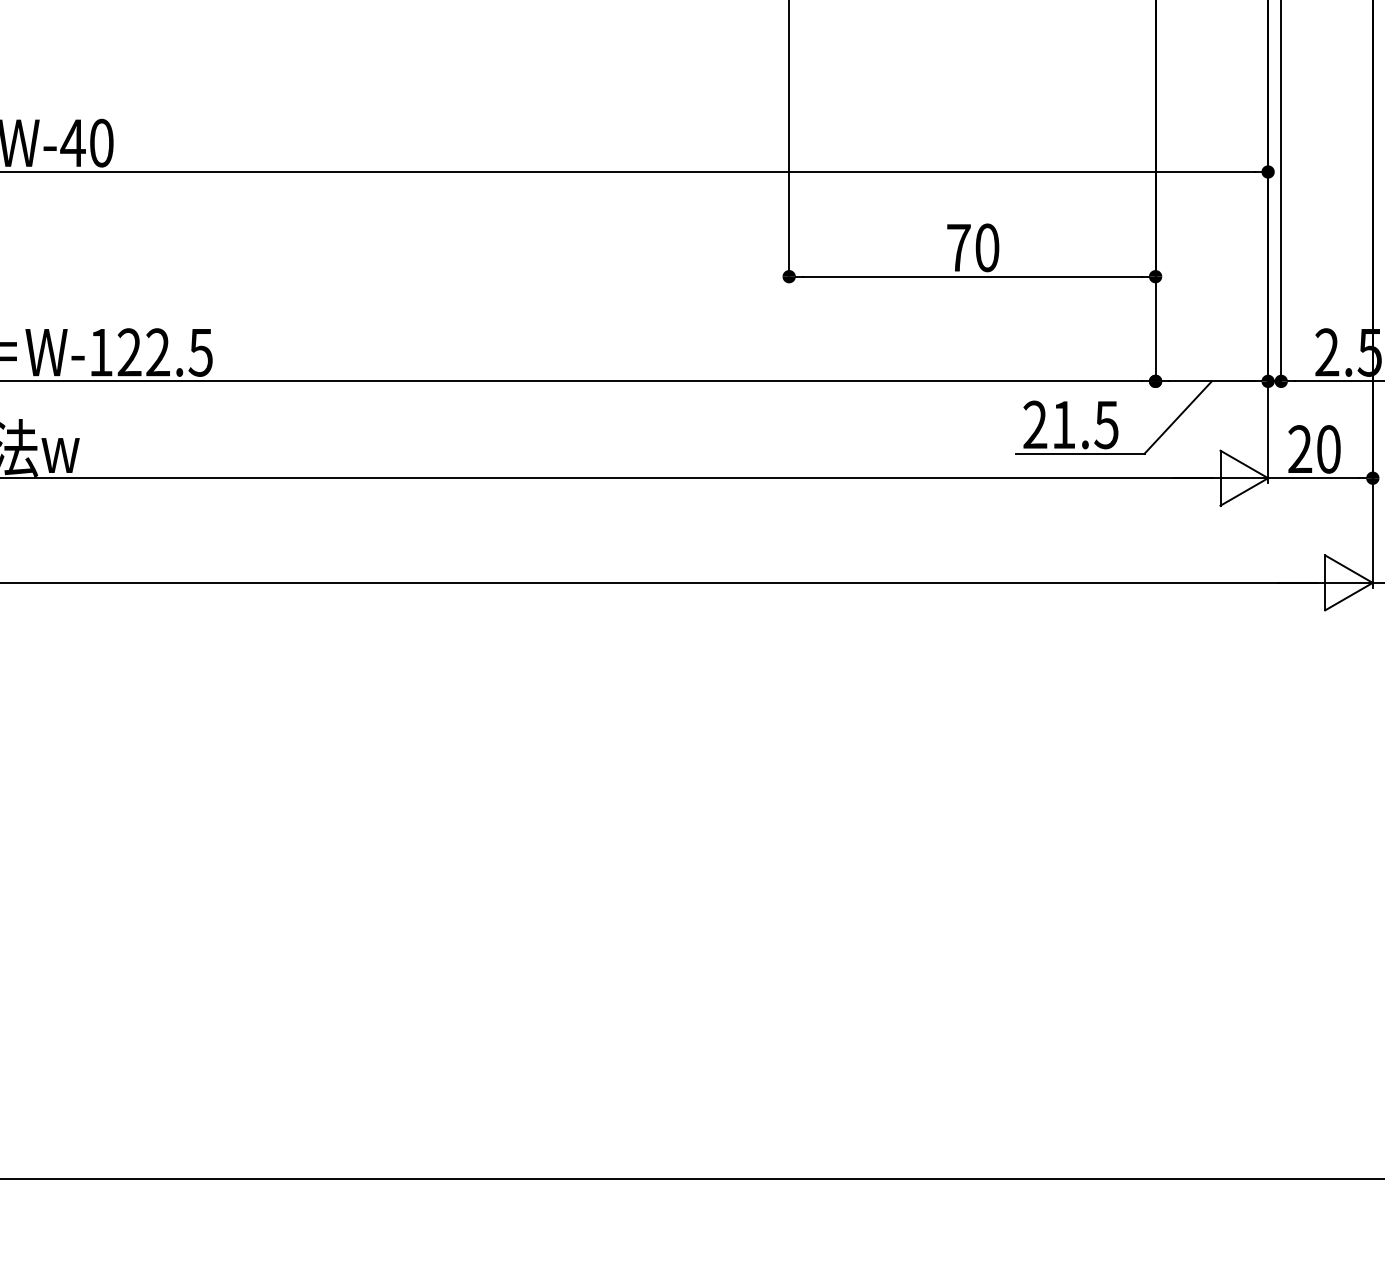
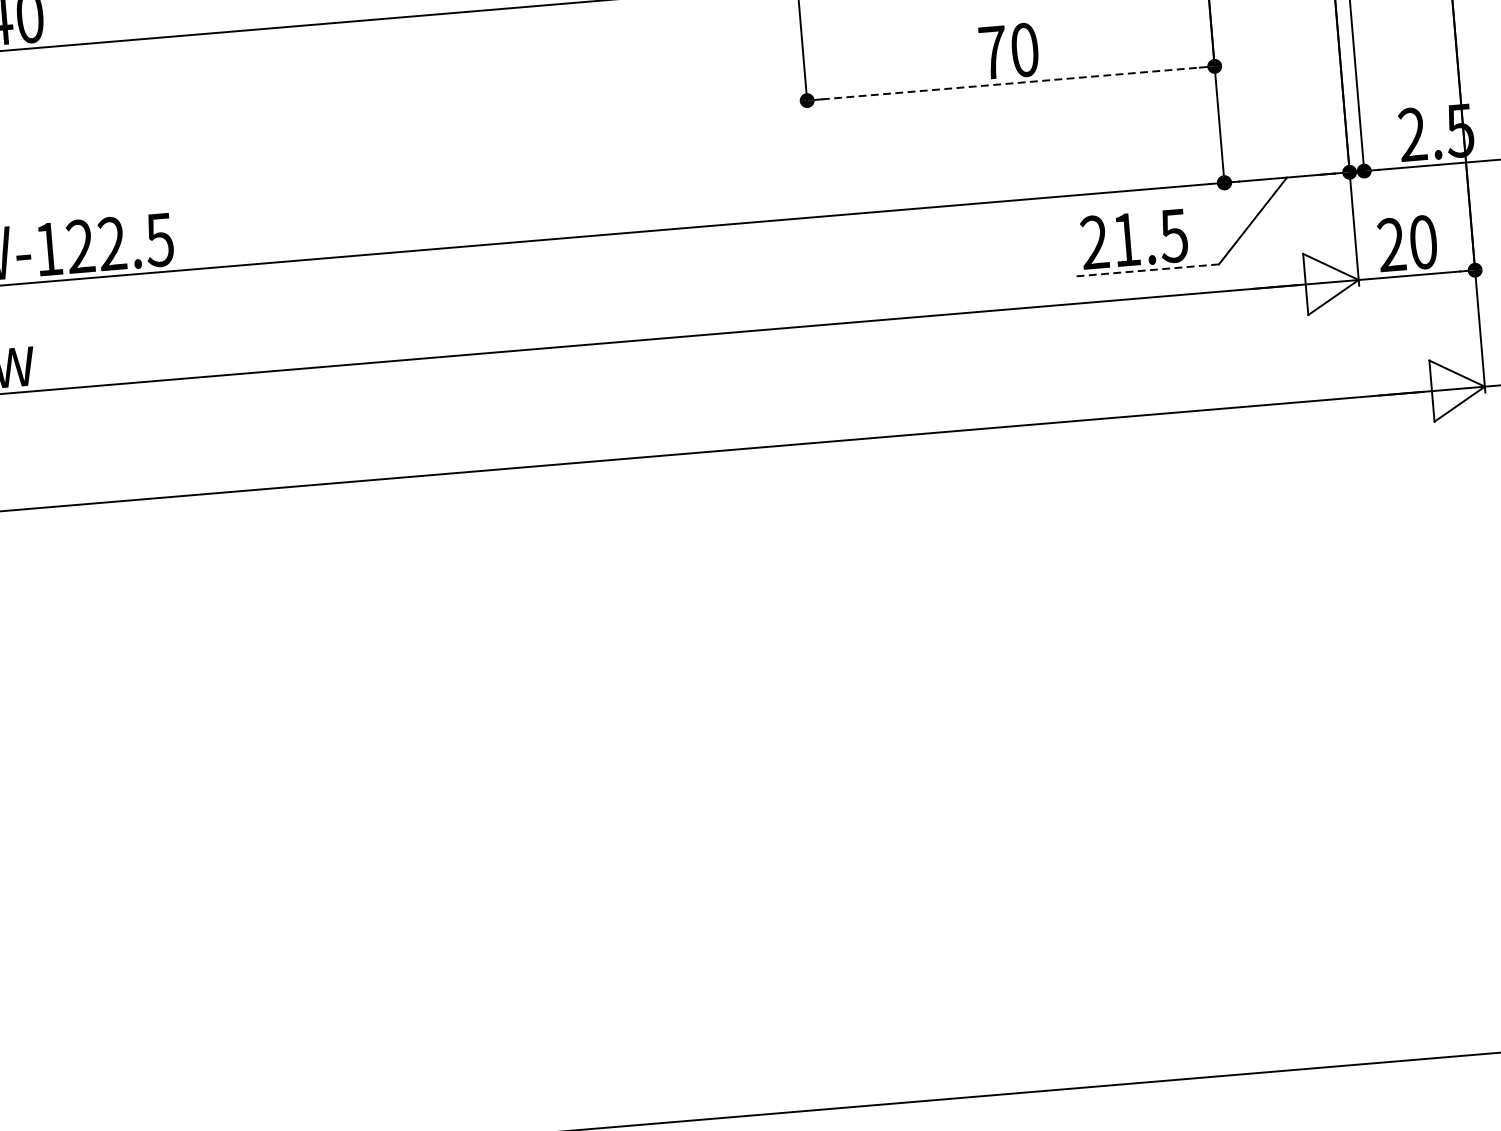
line: (972, 276) -> (1011, 83), solid -> dashed
line: (1079, 453) -> (1146, 270), solid -> dashed

